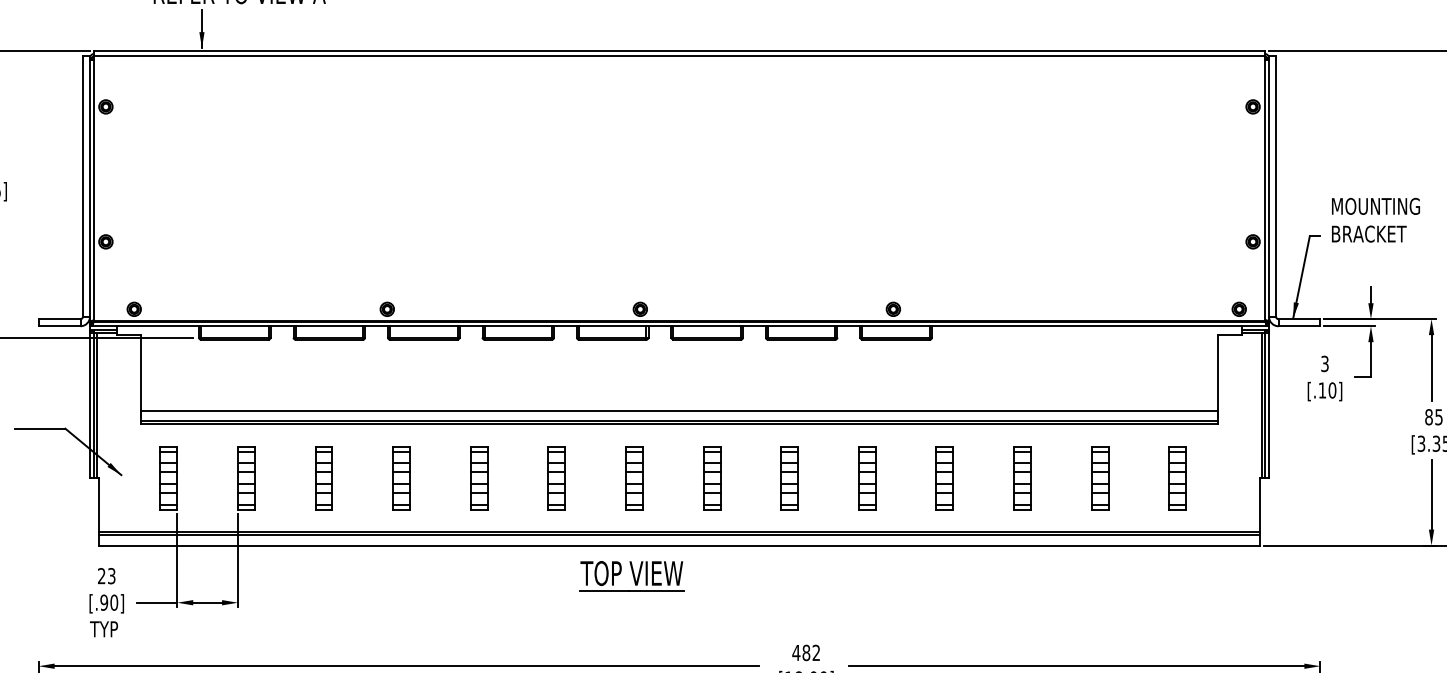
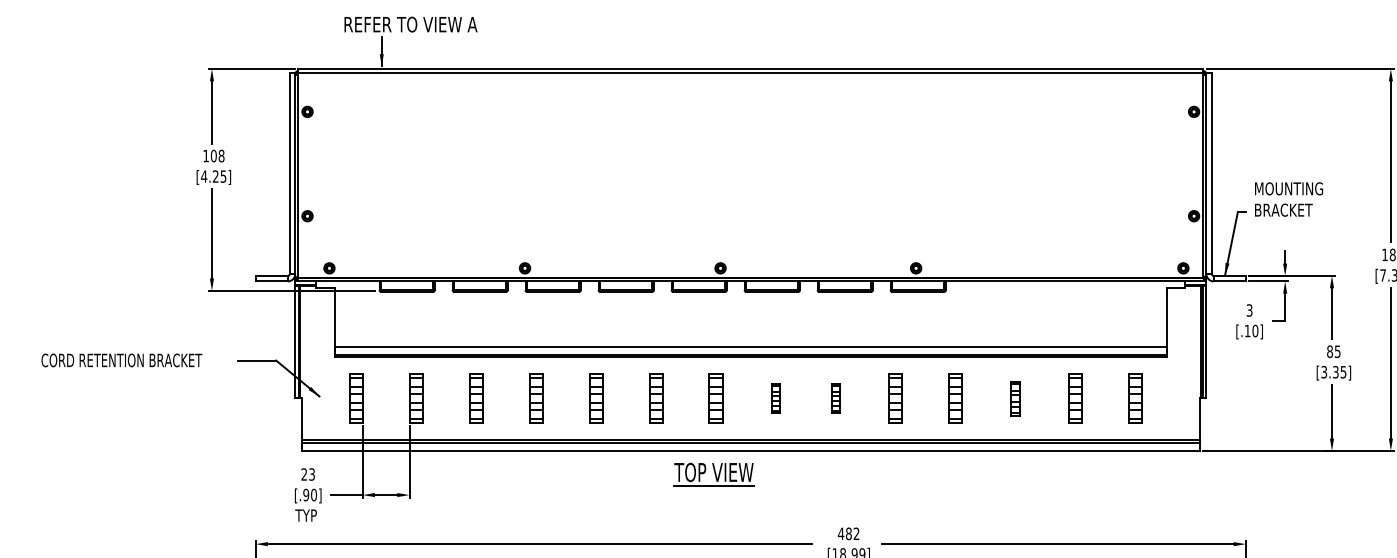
part: (711, 477) -> (775, 398), size x0.6
part: (789, 477) -> (835, 398), size x0.6
part: (1022, 477) -> (1015, 398), size x0.7

